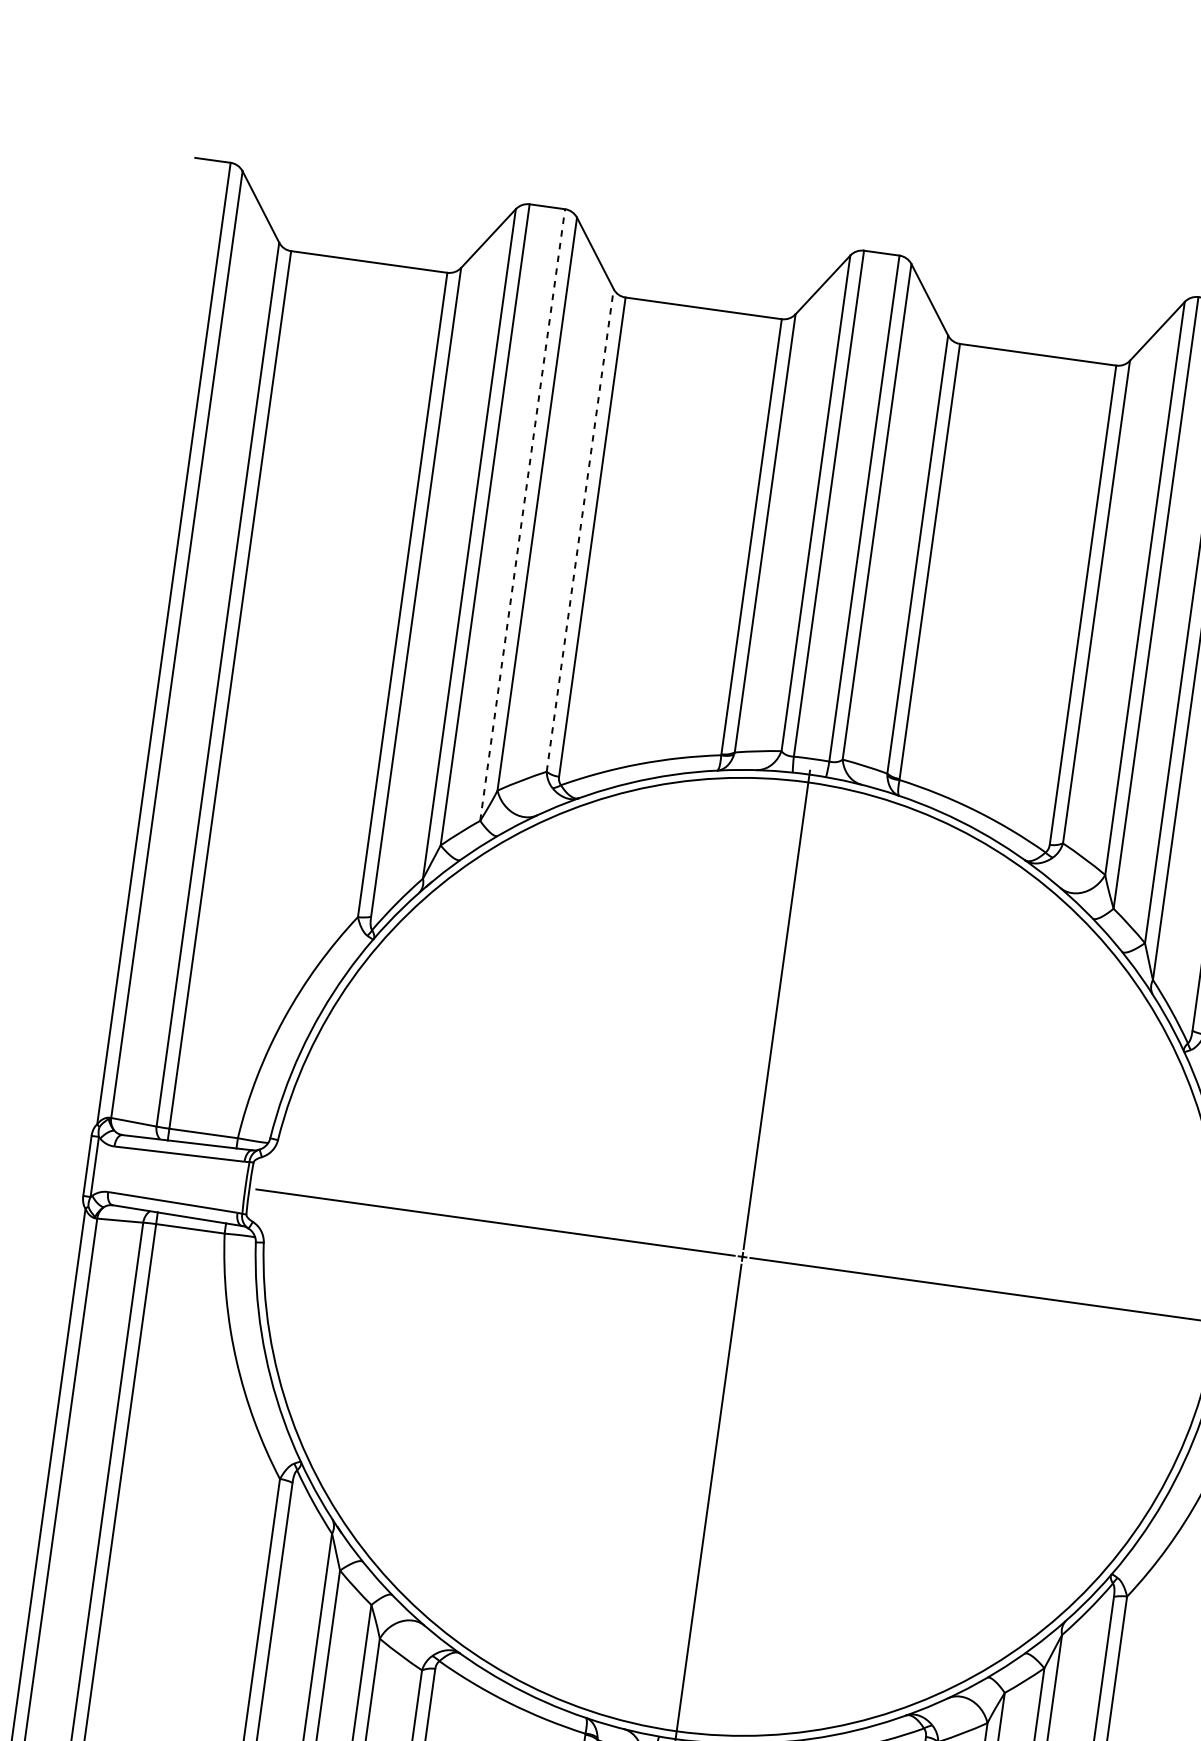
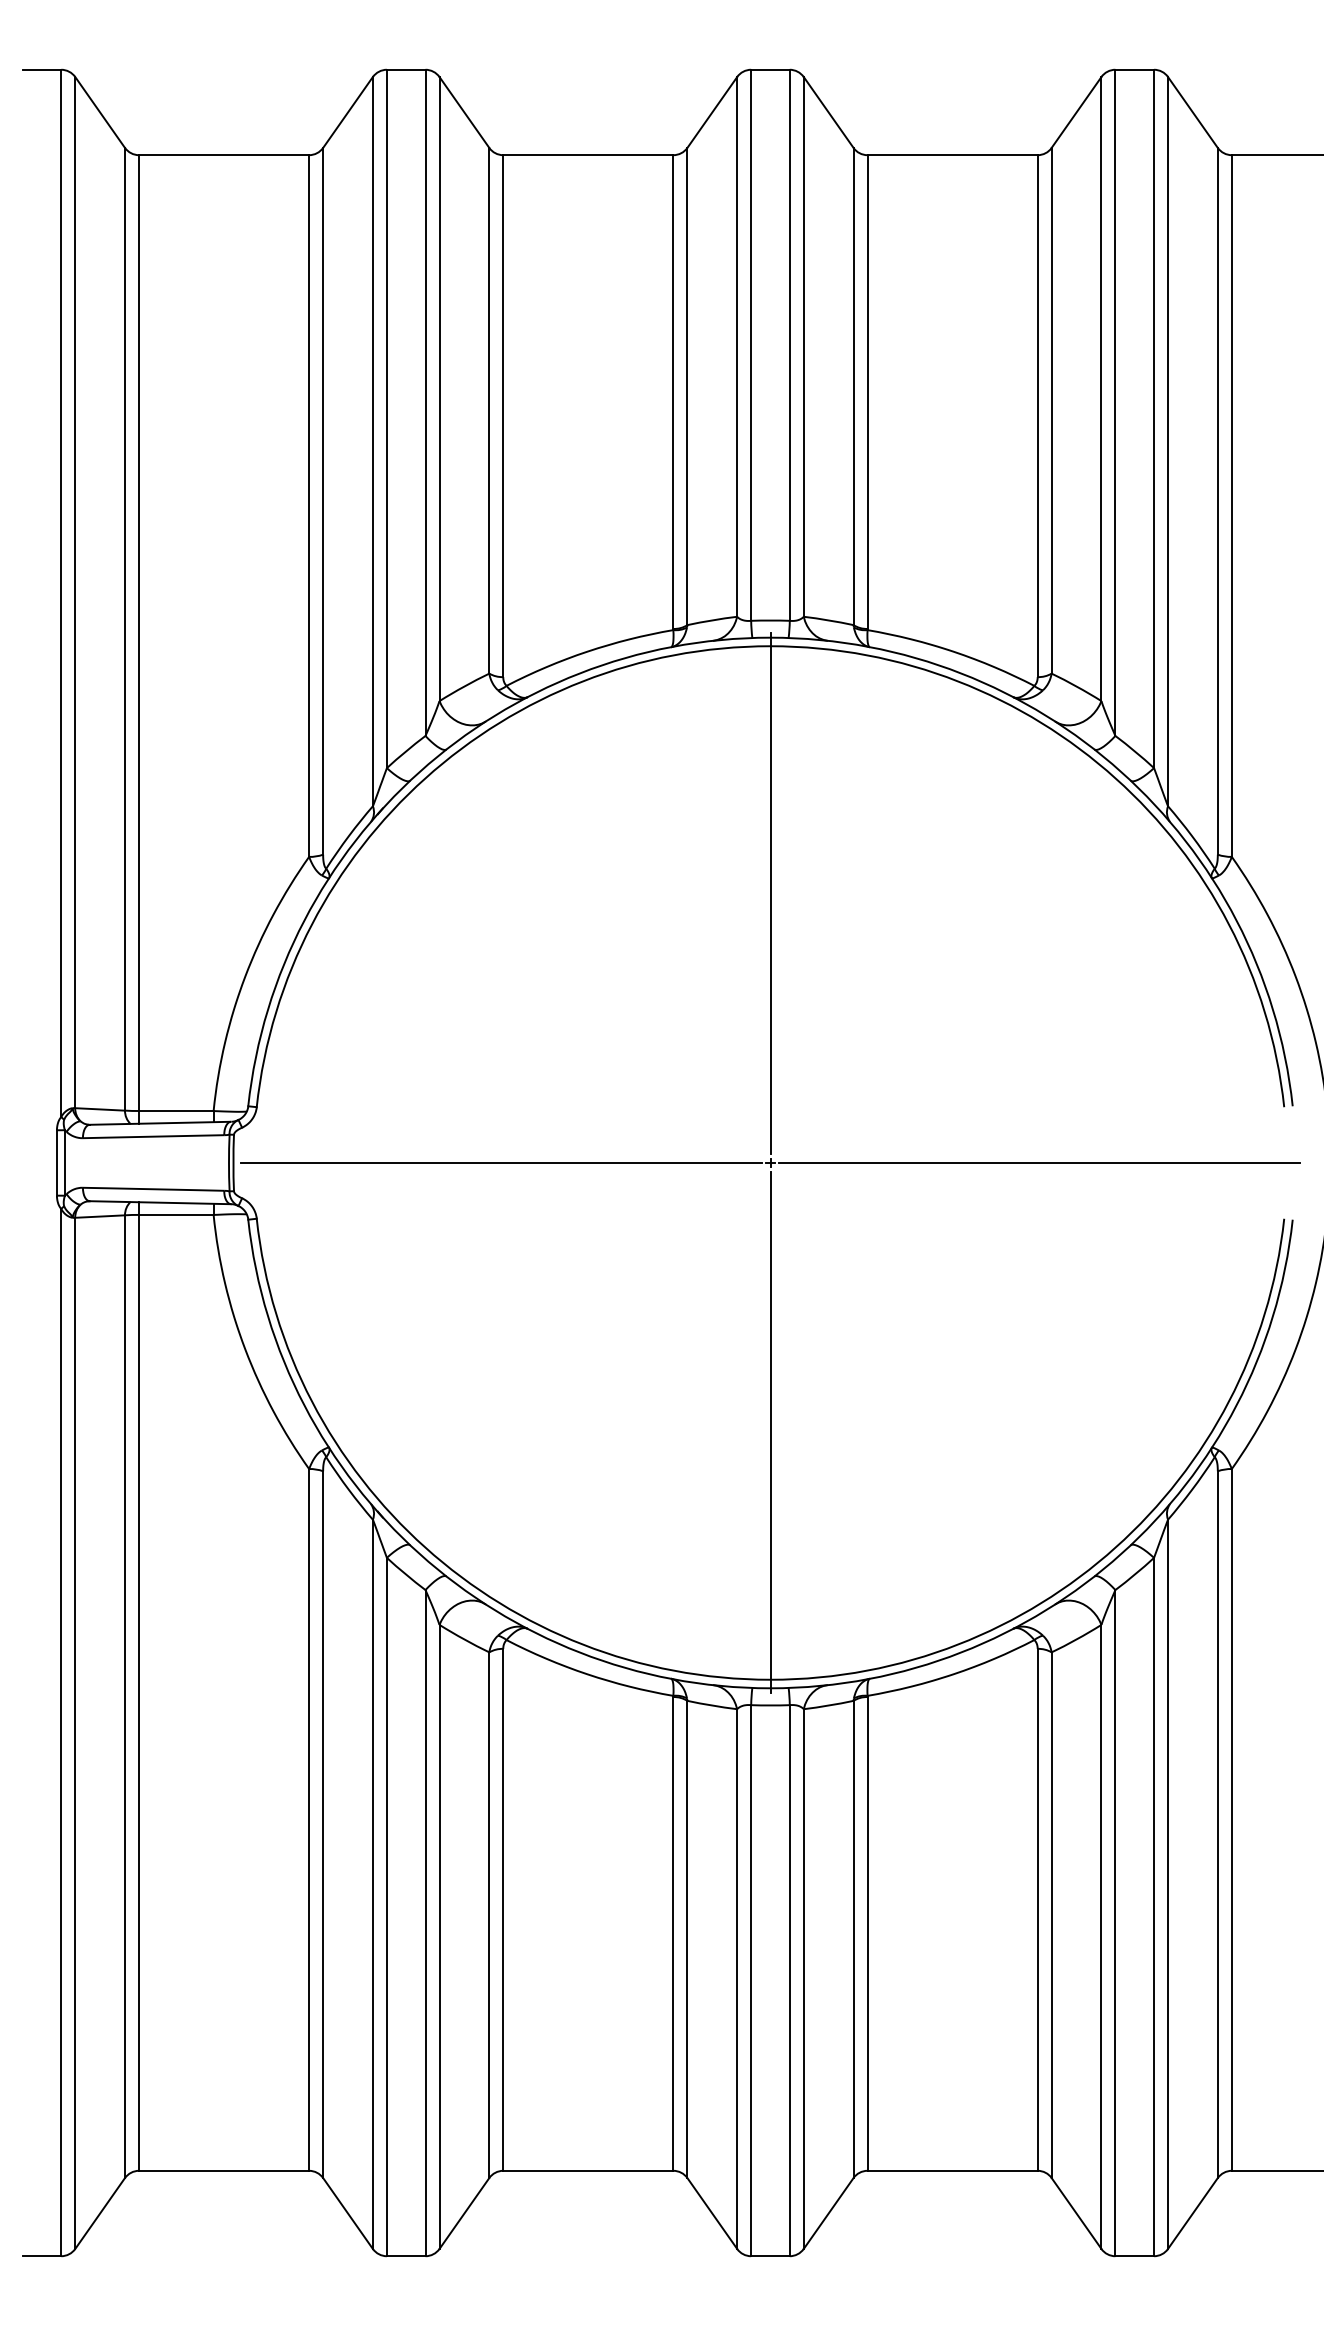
line: (522, 514) -> (425, 402), dashed -> solid
line: (580, 530) -> (489, 410), dashed -> solid

